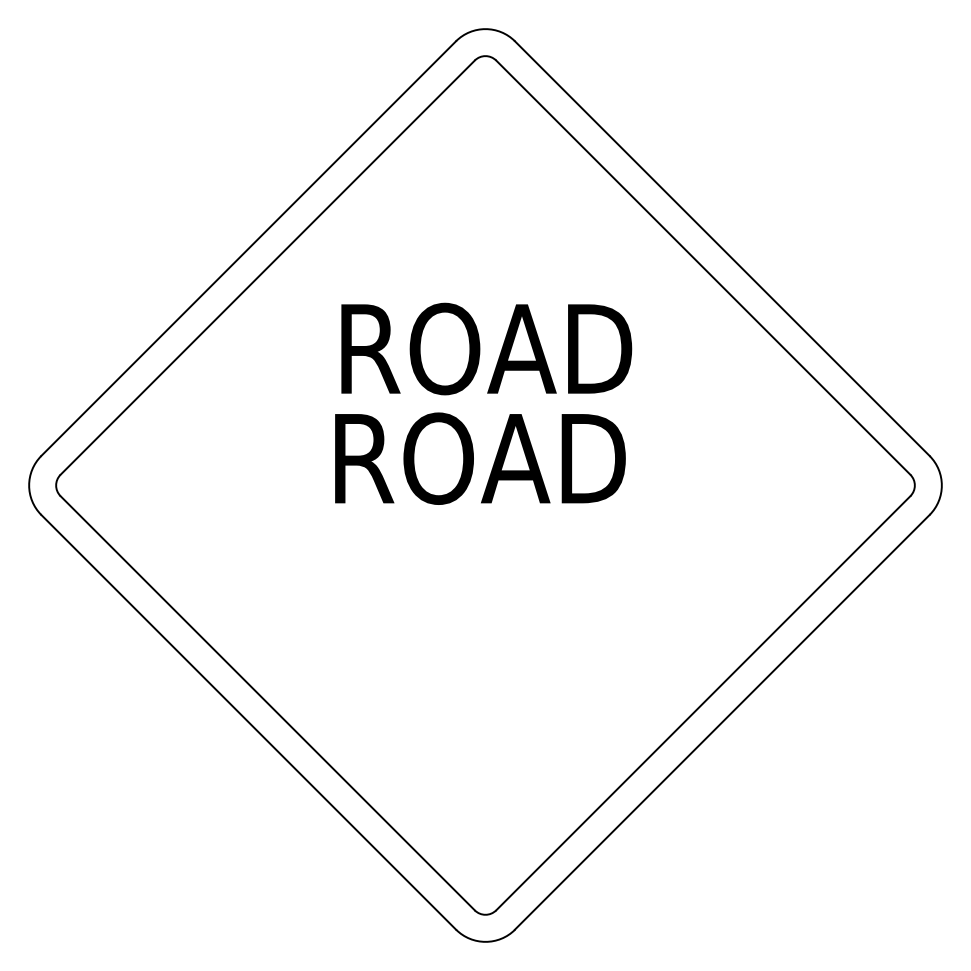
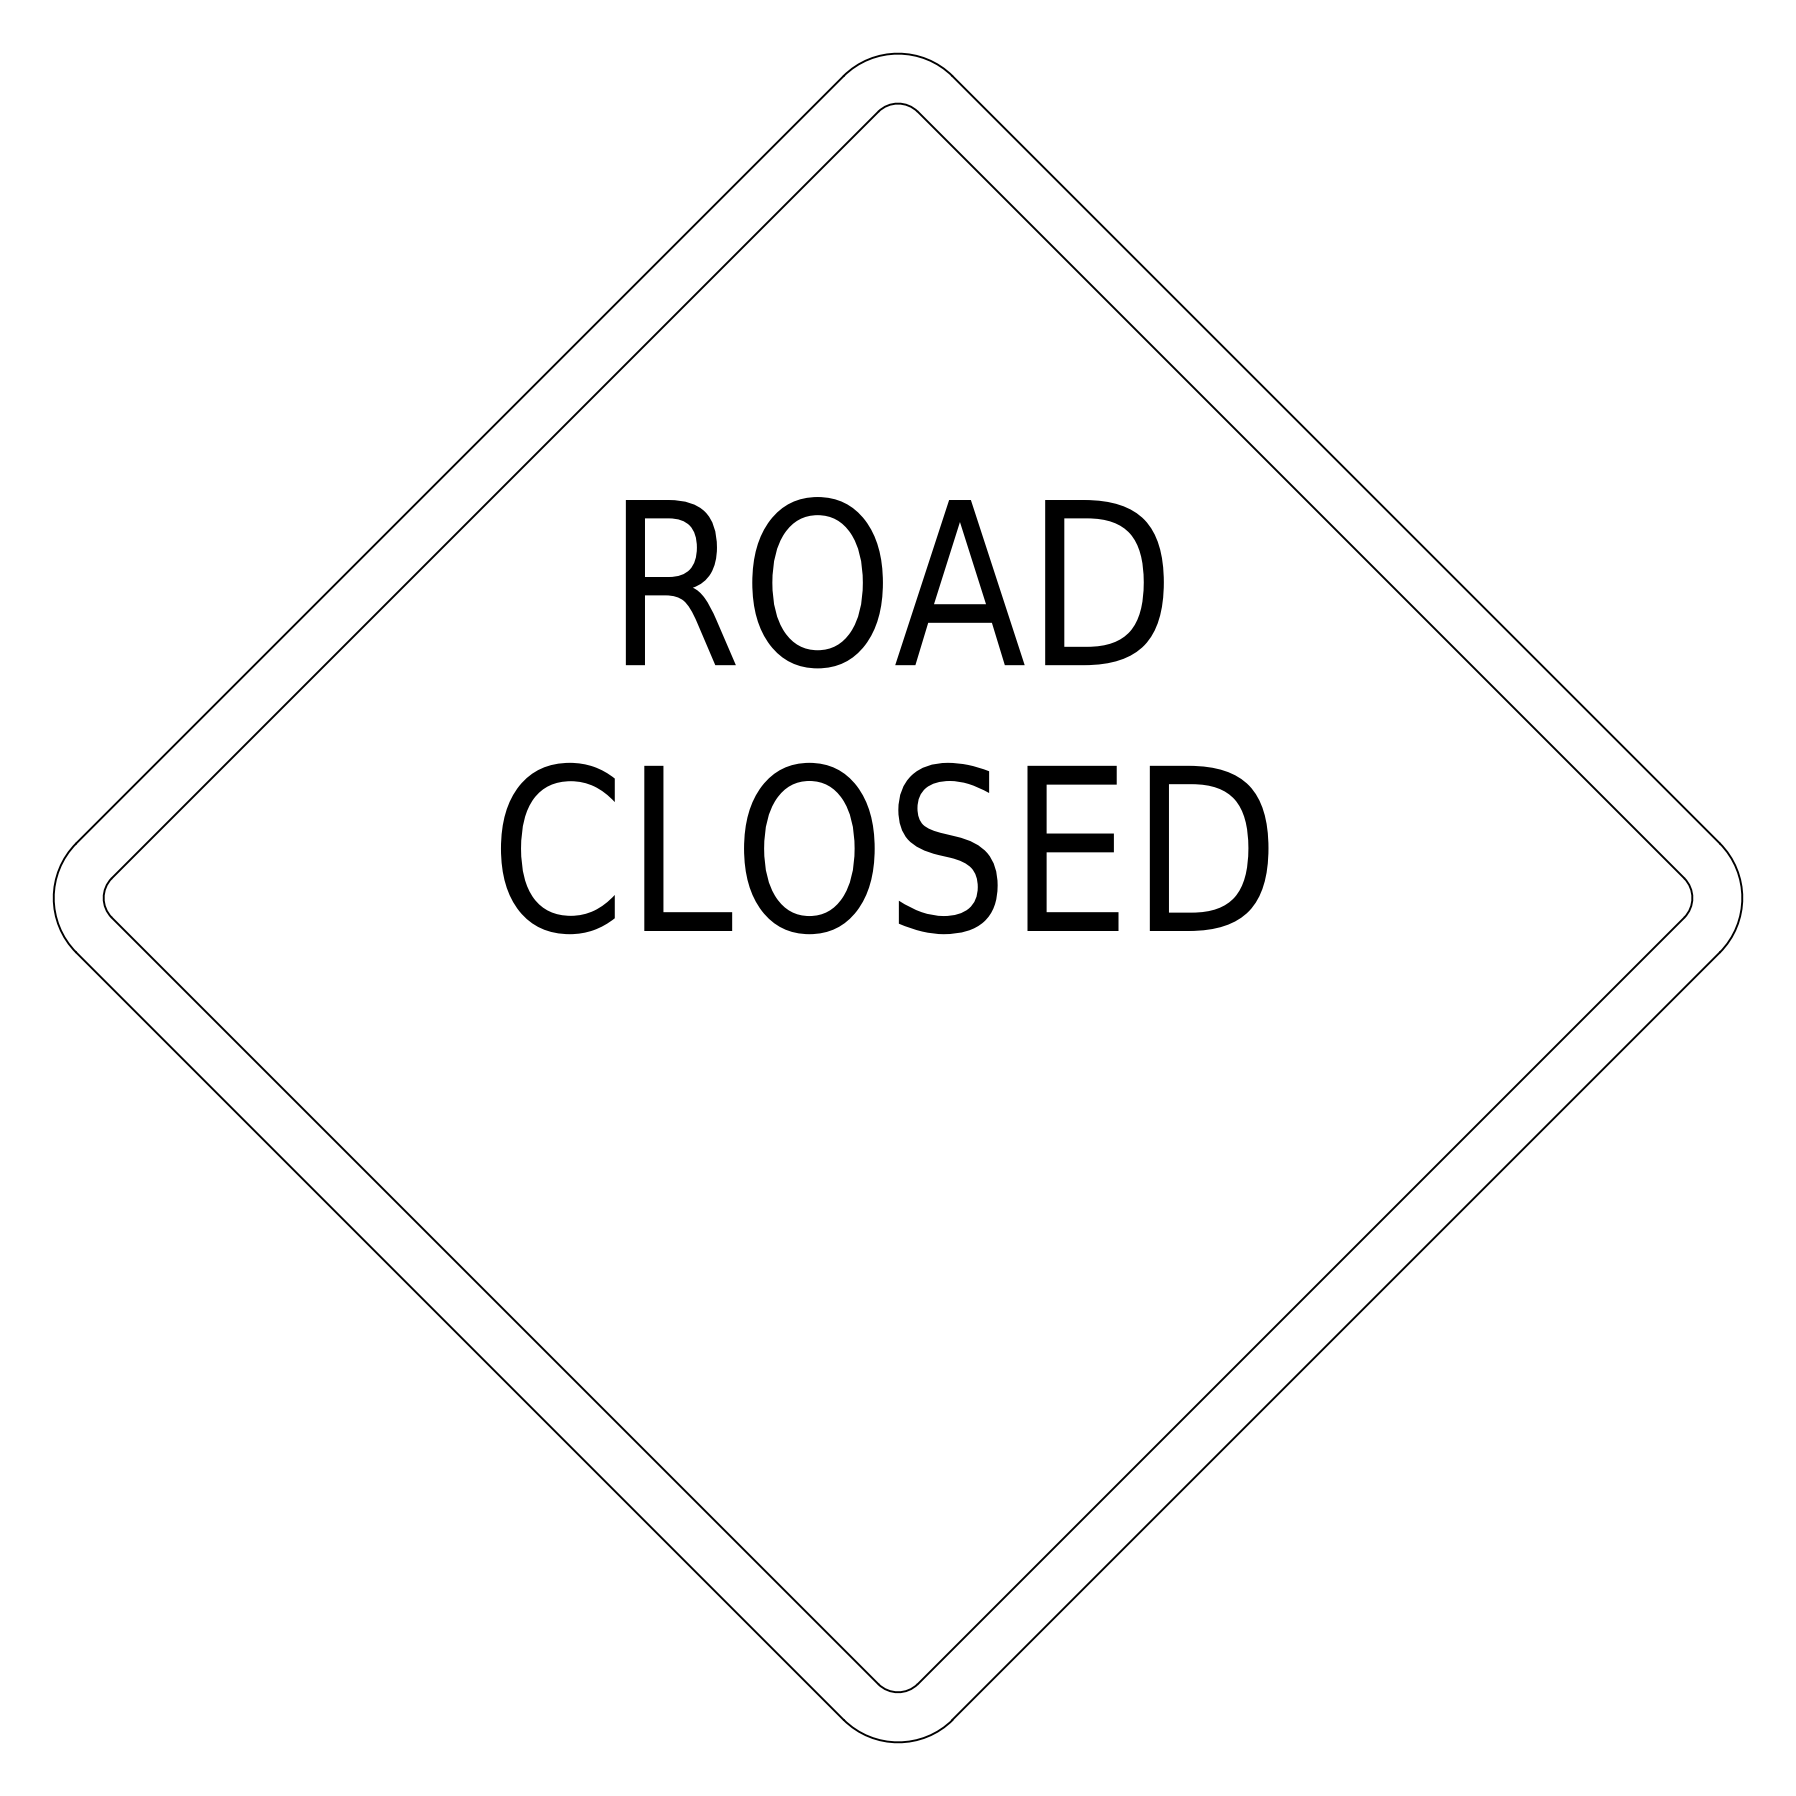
text: (486, 348) -> (894, 581), moved
text: (478, 458) -> (885, 848), ROAD -> CLOSED

